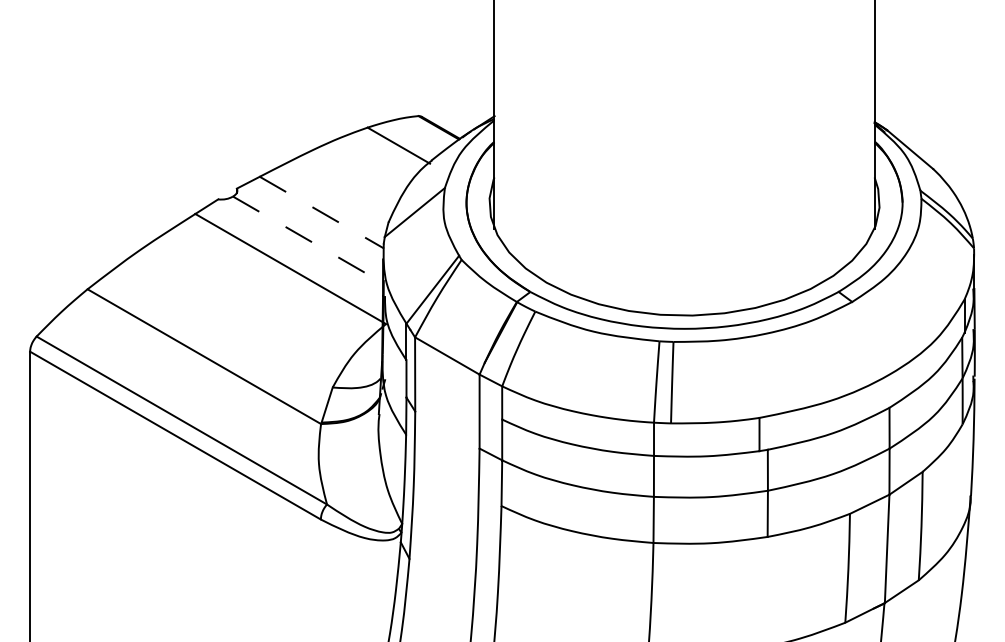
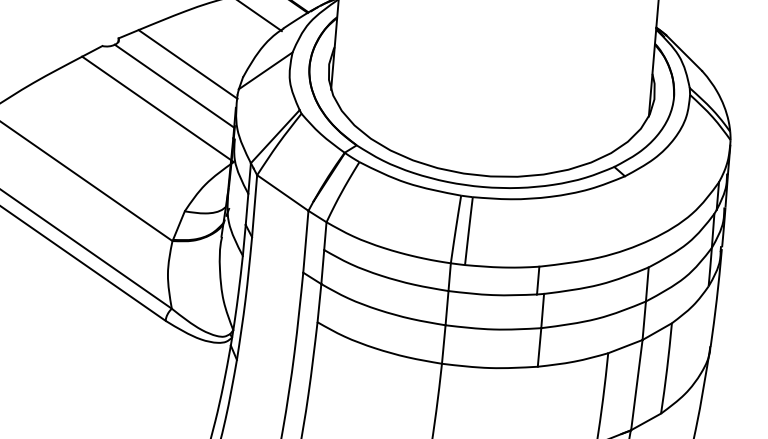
line: (322, 212) -> (188, 64), dashed -> solid
line: (308, 239) -> (174, 85), dashed -> solid

